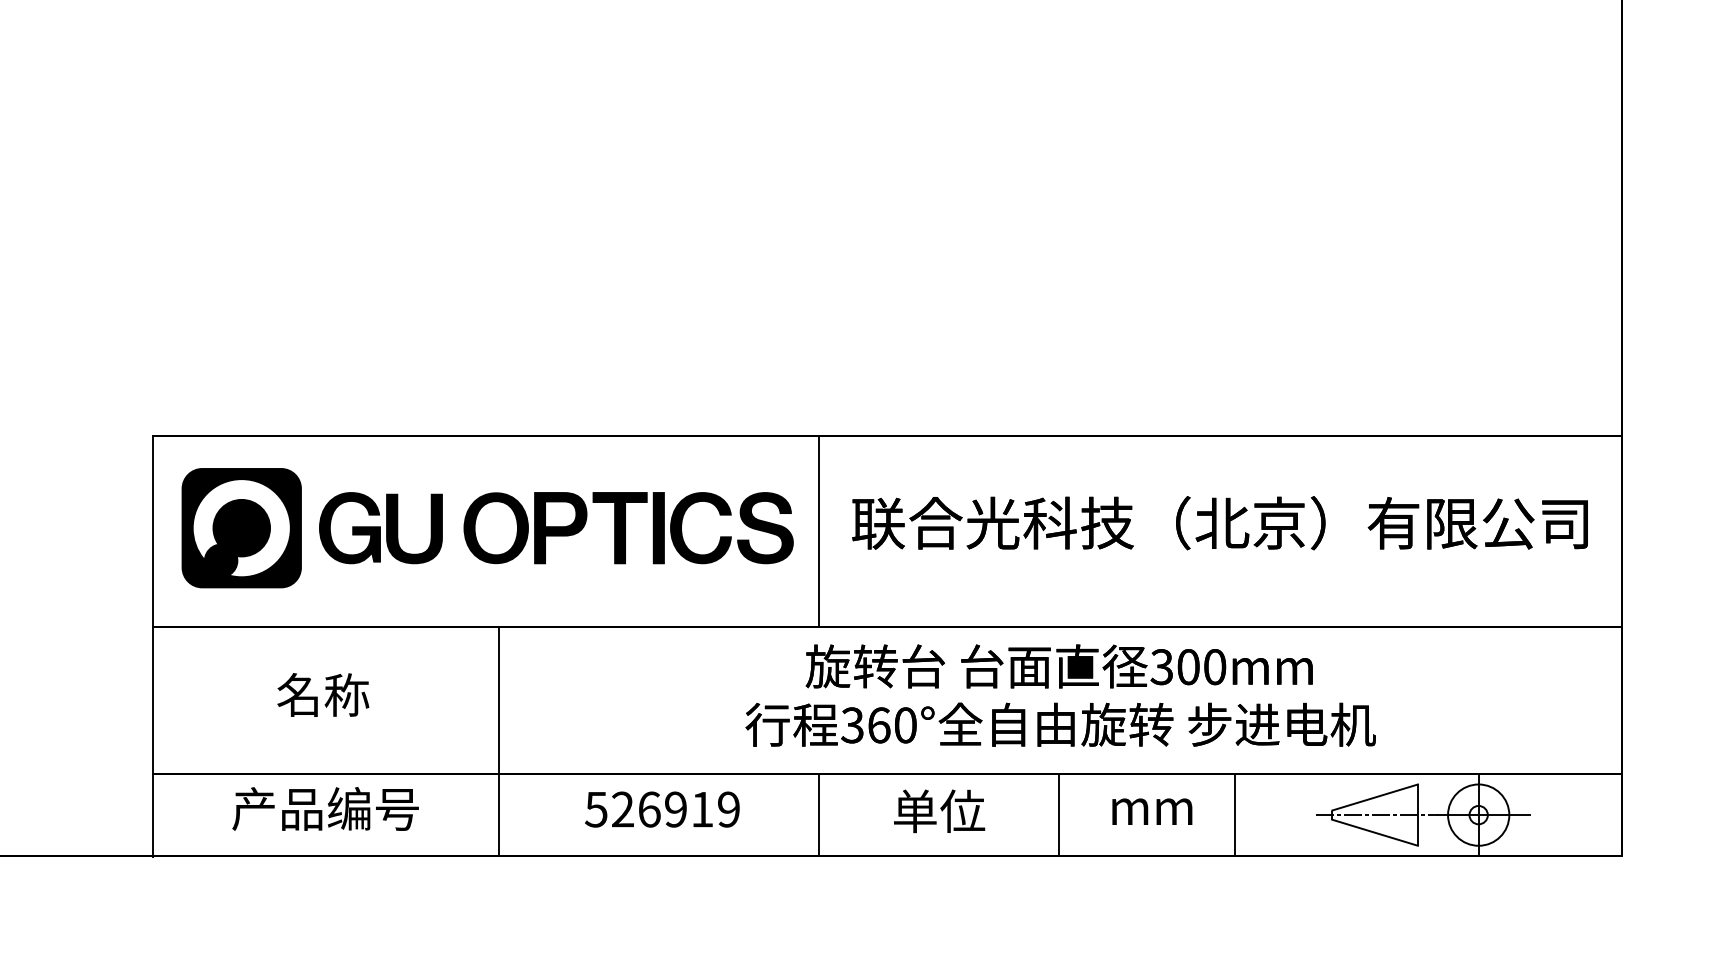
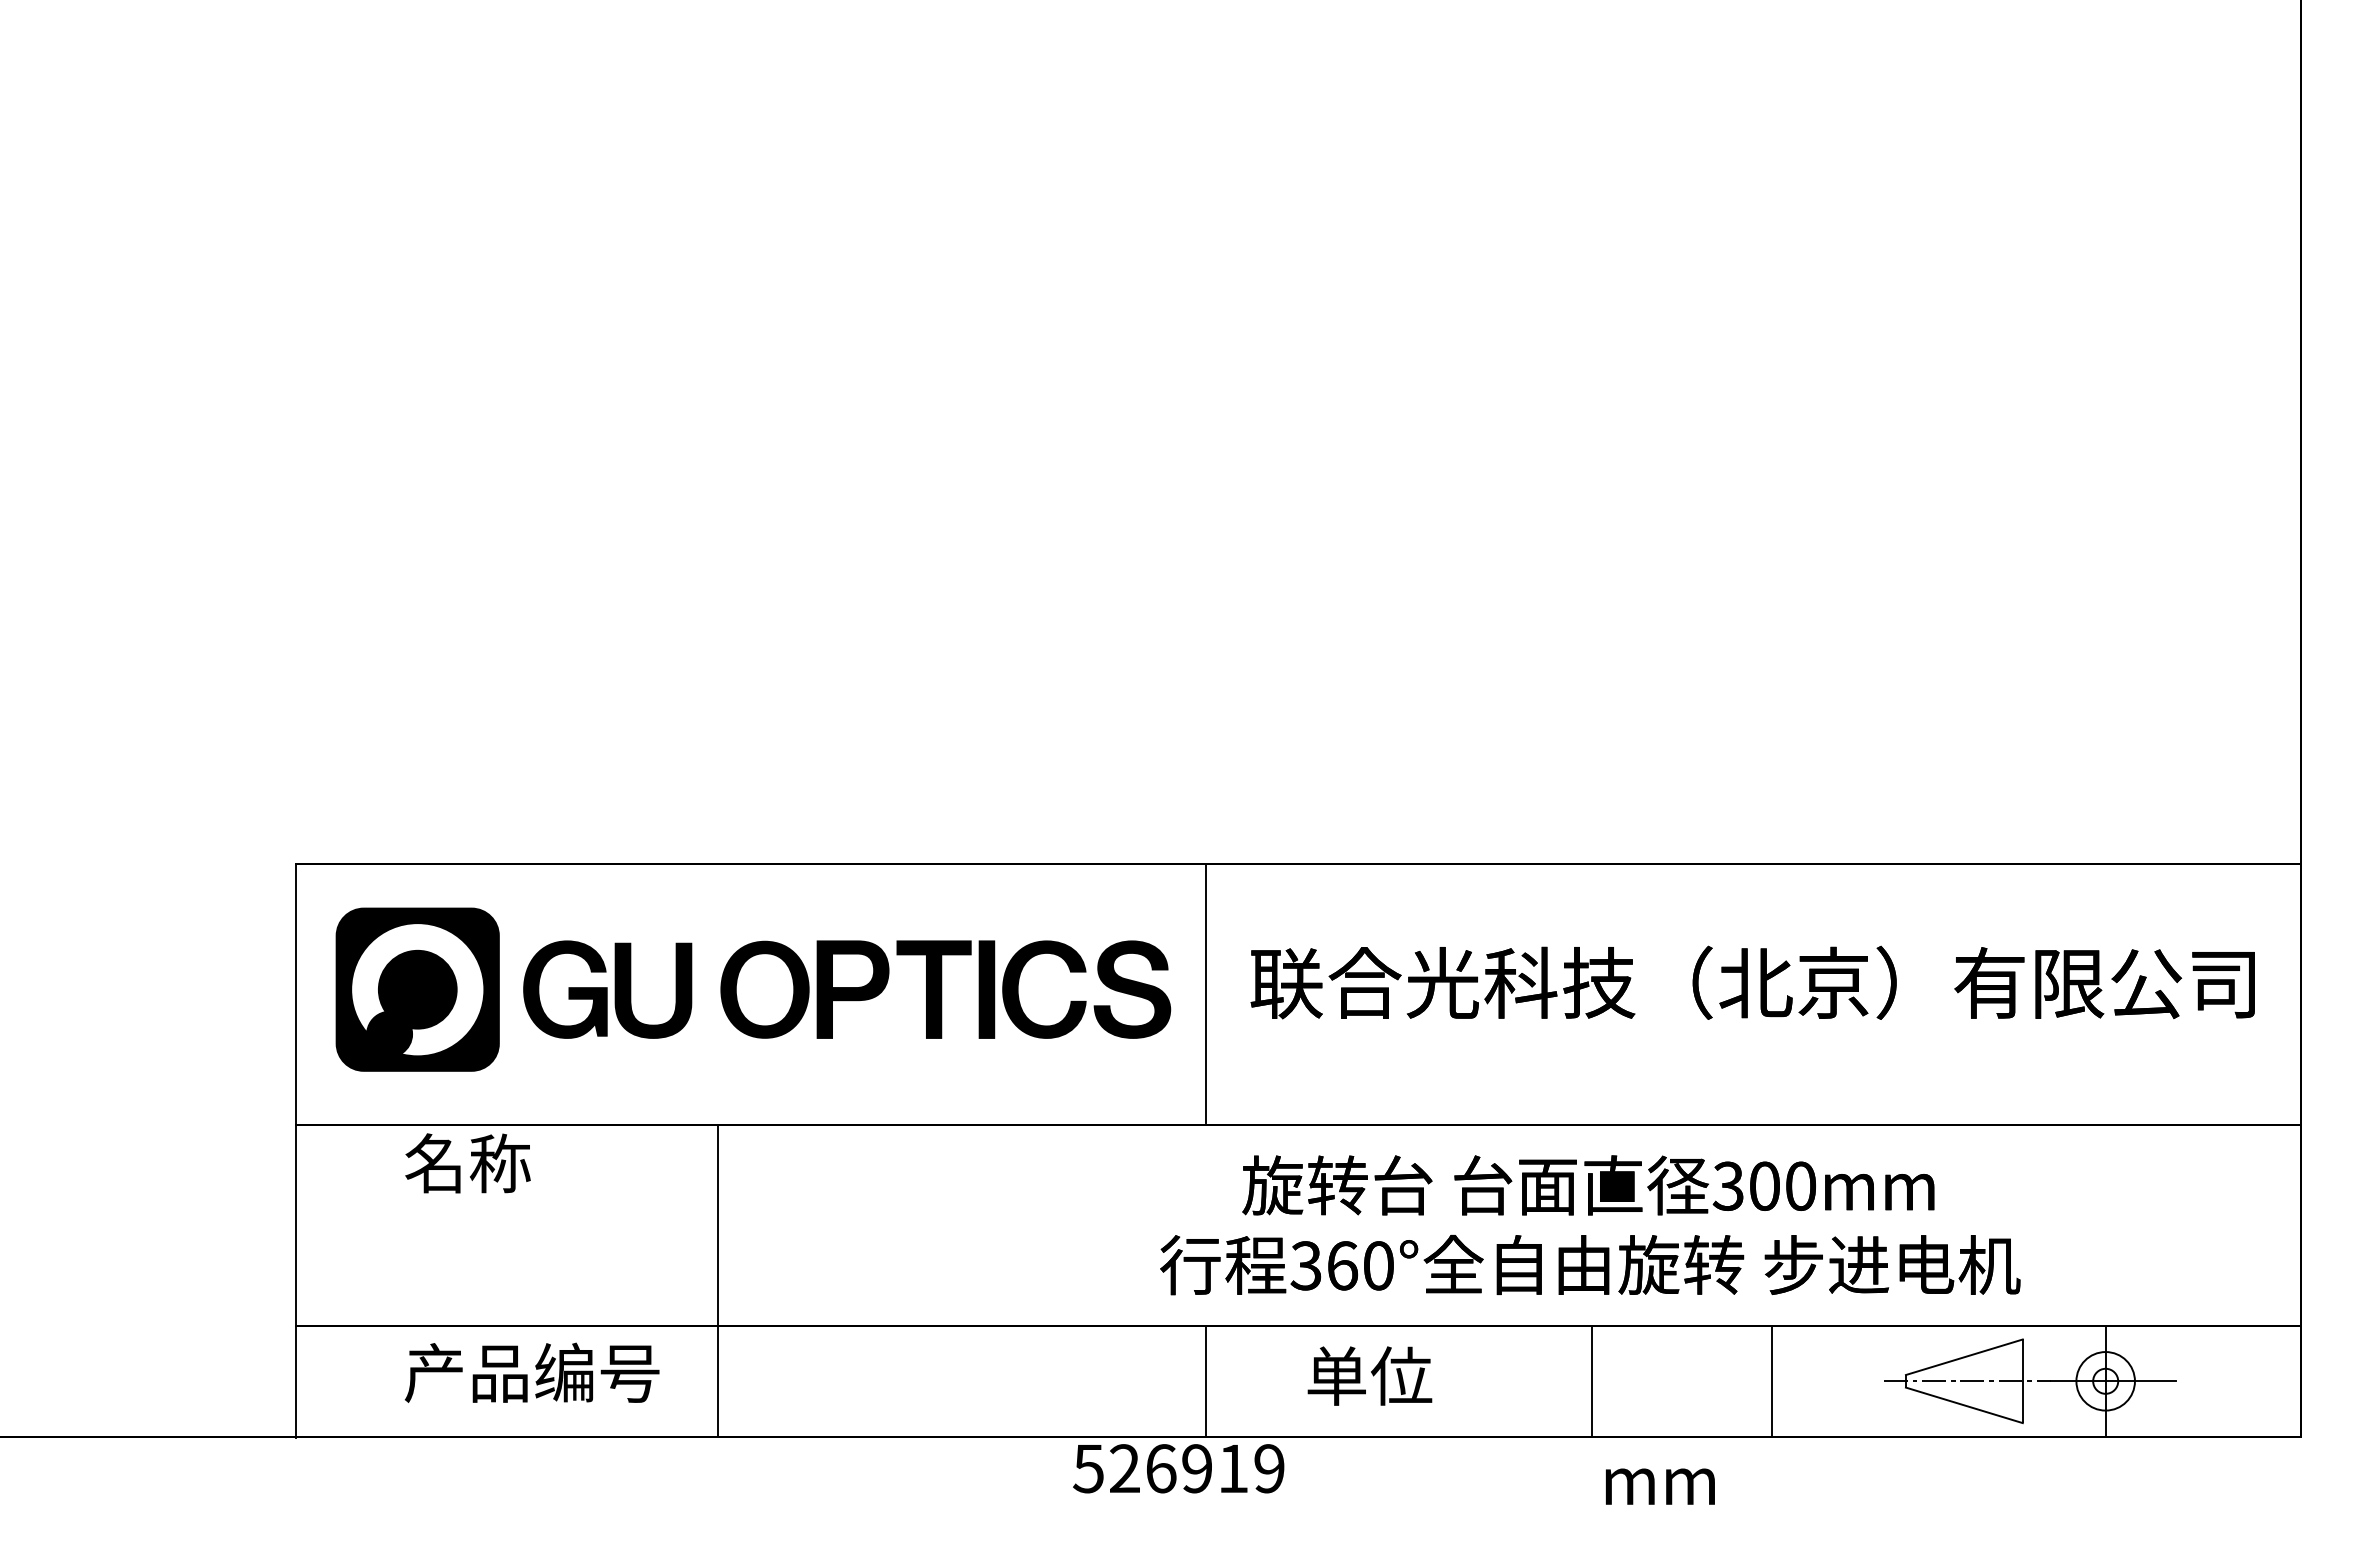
text: (322, 695) -> (467, 1163), moved
text: (1060, 695) -> (1590, 1225), moved
line: (499, 741) -> (718, 1281), moved
text: (662, 809) -> (1178, 1468), moved
text: (1152, 811) -> (1660, 1486), moved
line: (1058, 815) -> (1592, 1381), moved
circle: (1478, 815) -> (2105, 1381), size x0.7

